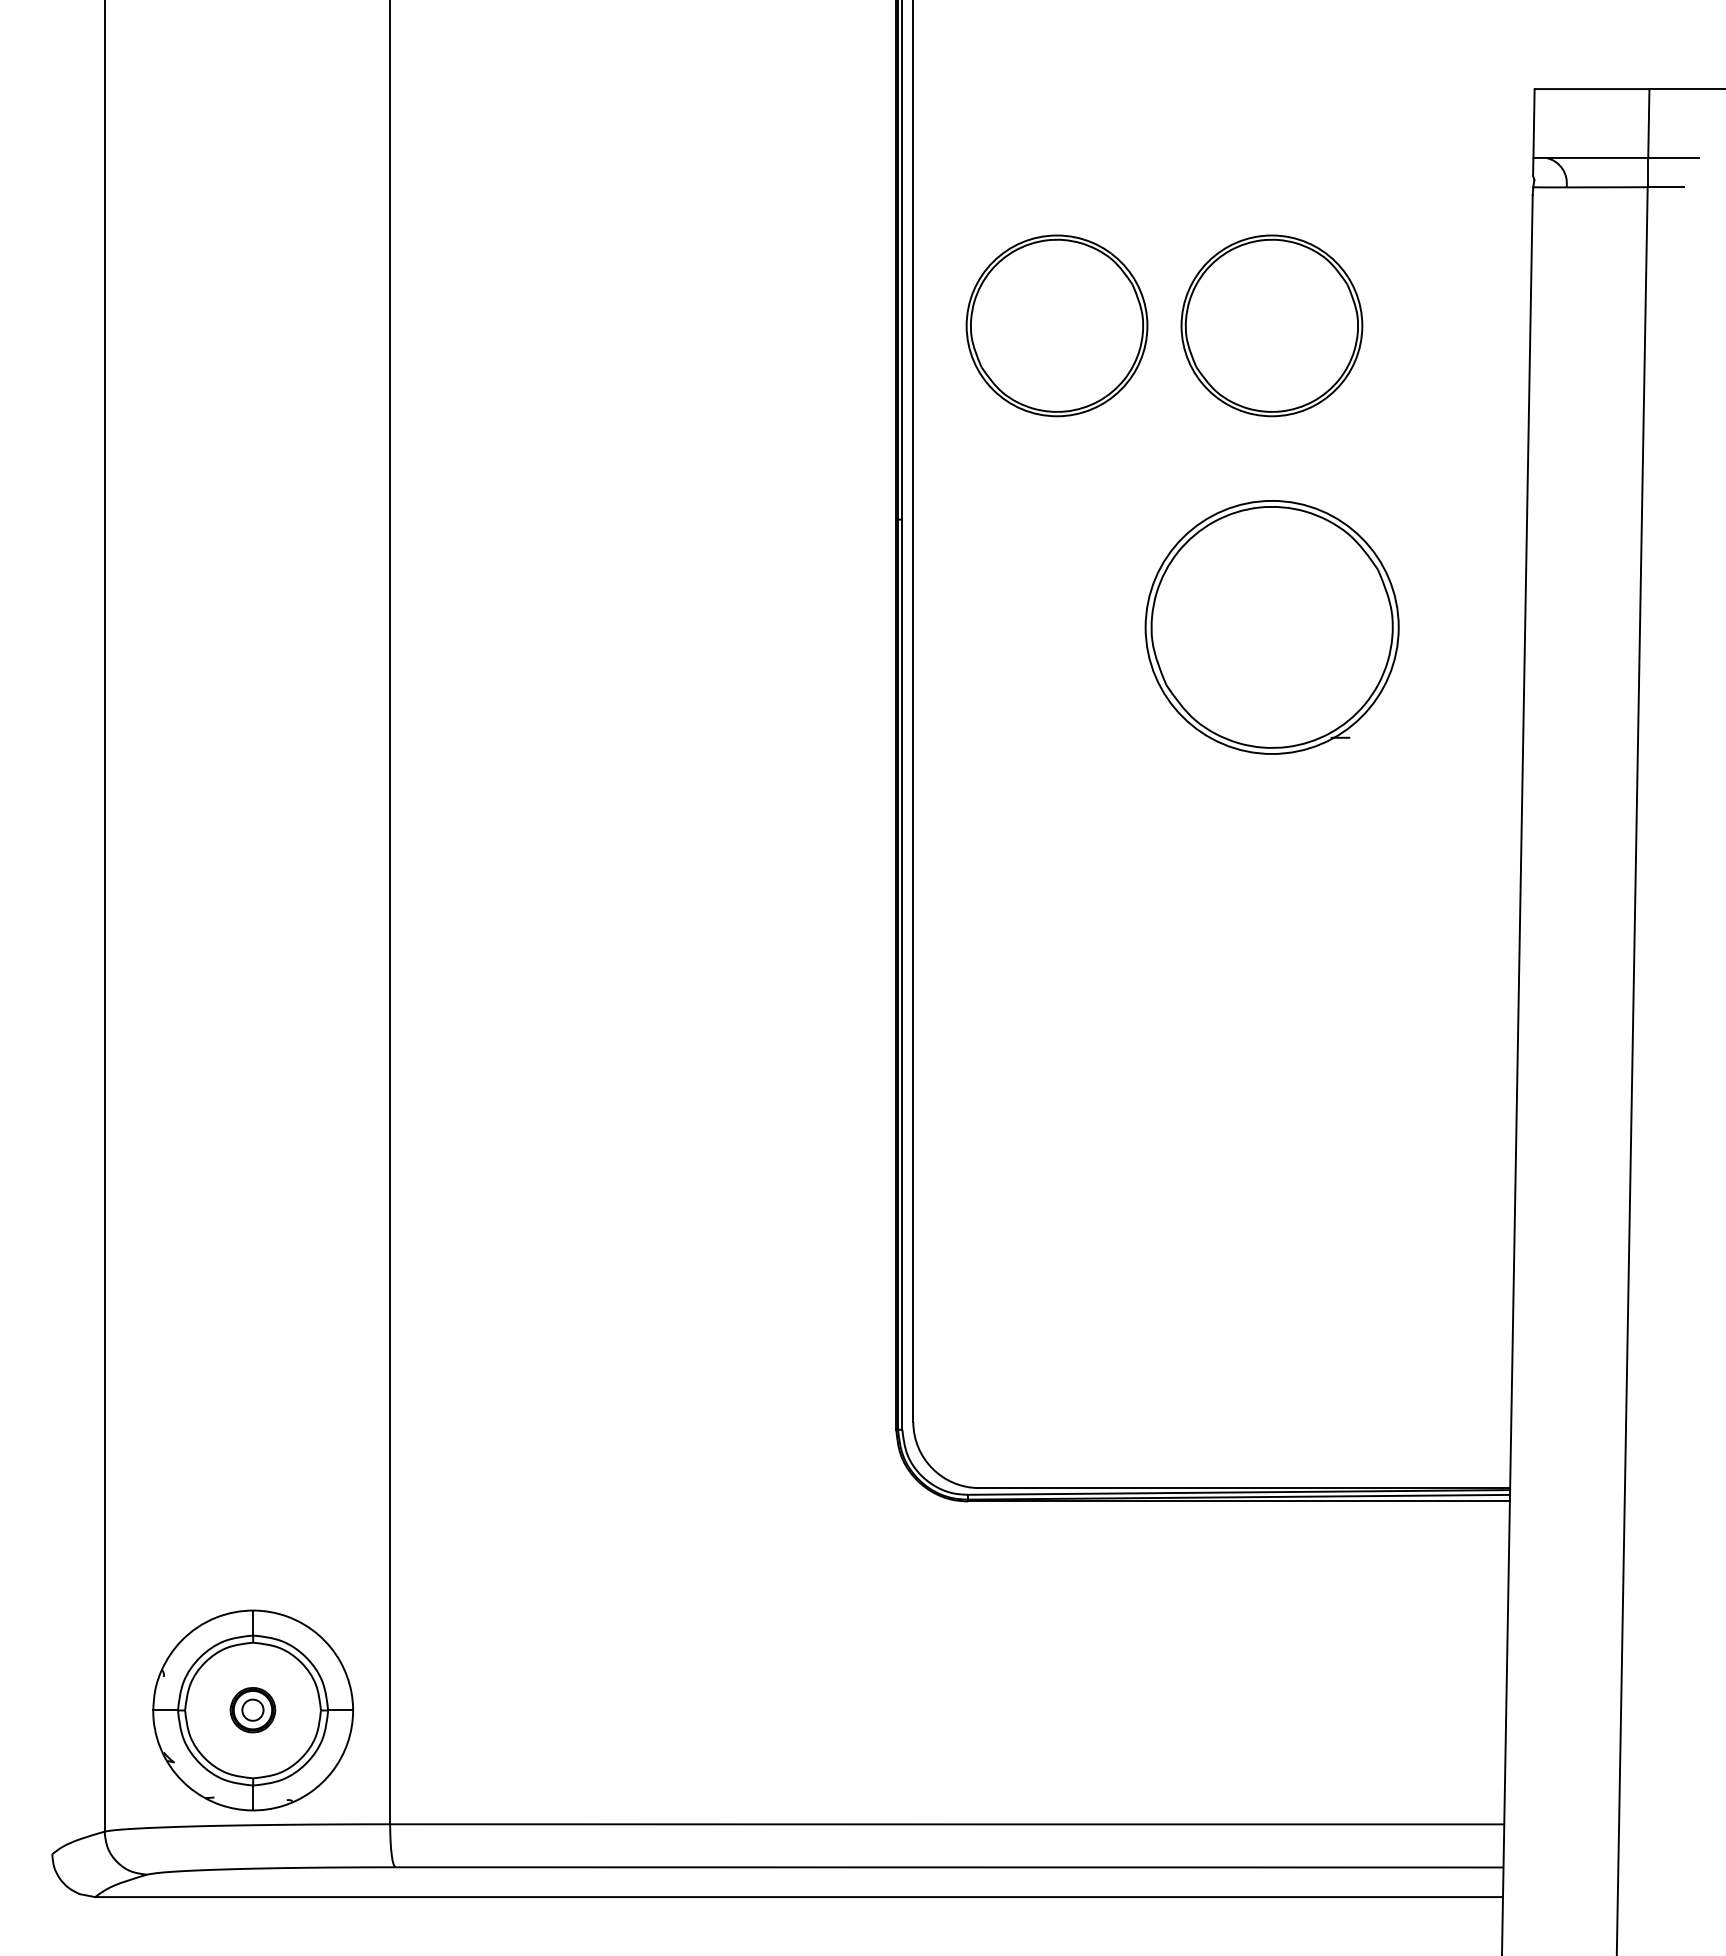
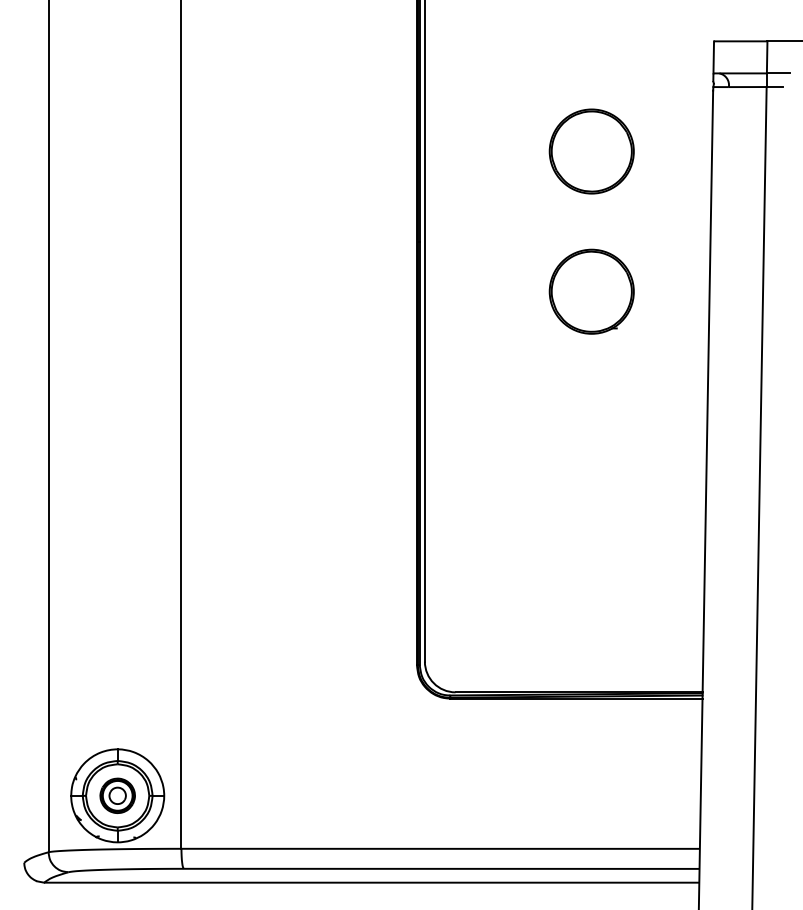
part: (1056, 325) -> (491, 151), removed
part: (1271, 626) -> (591, 291), size x0.71
part: (252, 1709) -> (117, 795), size x1.67

